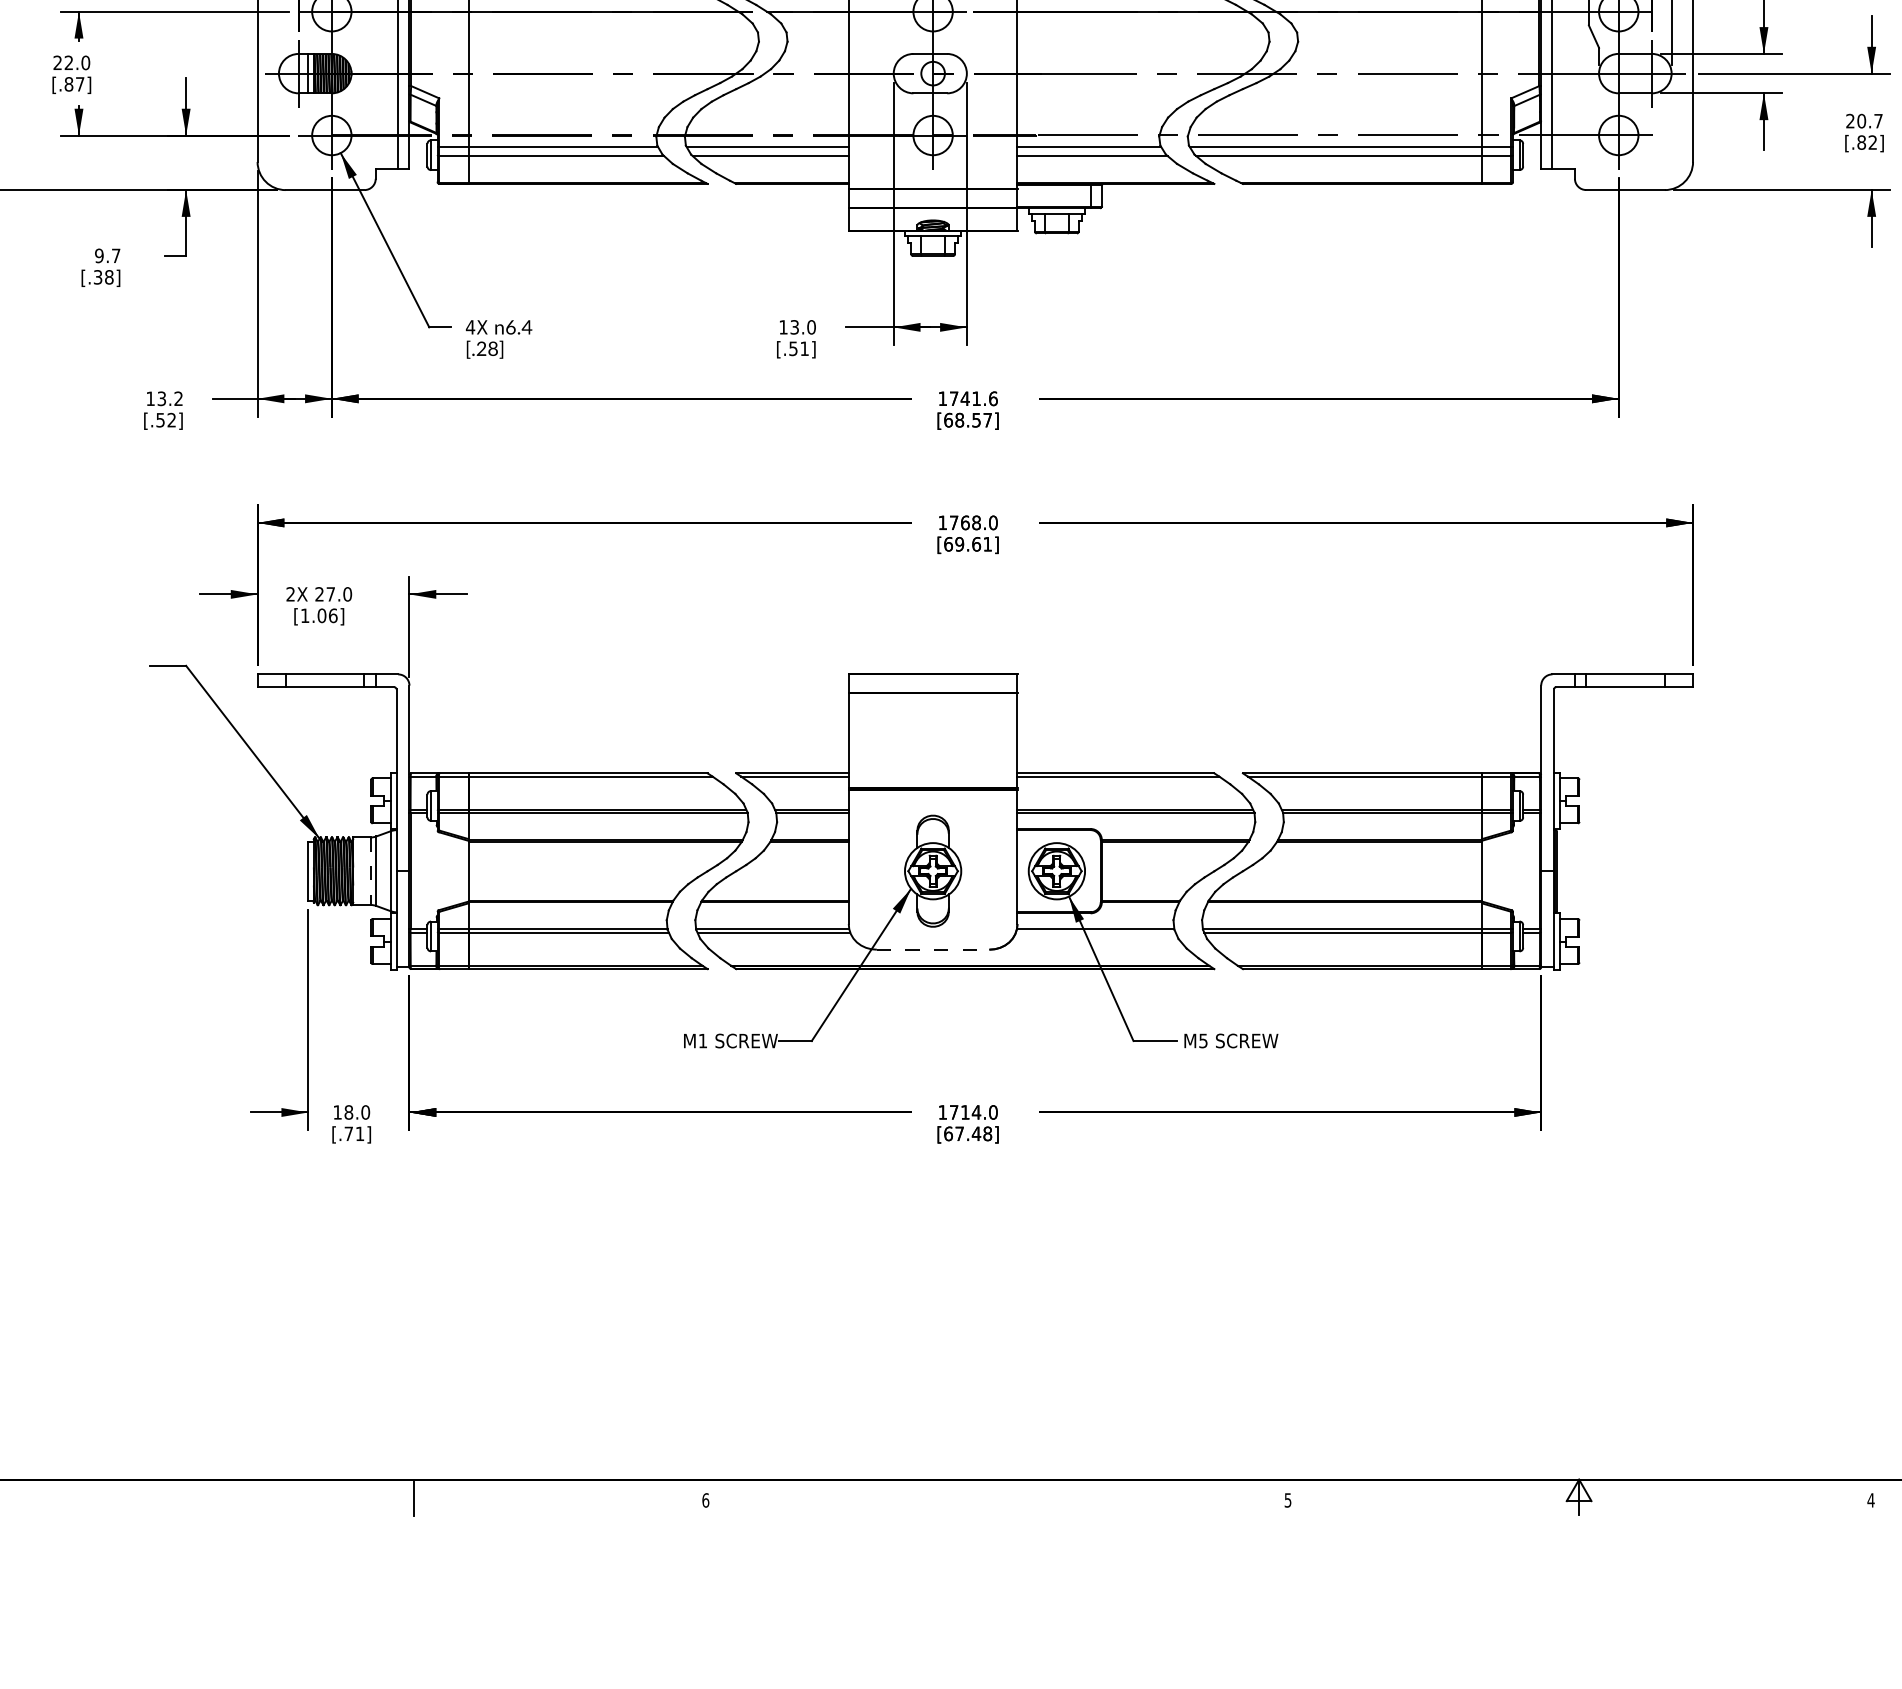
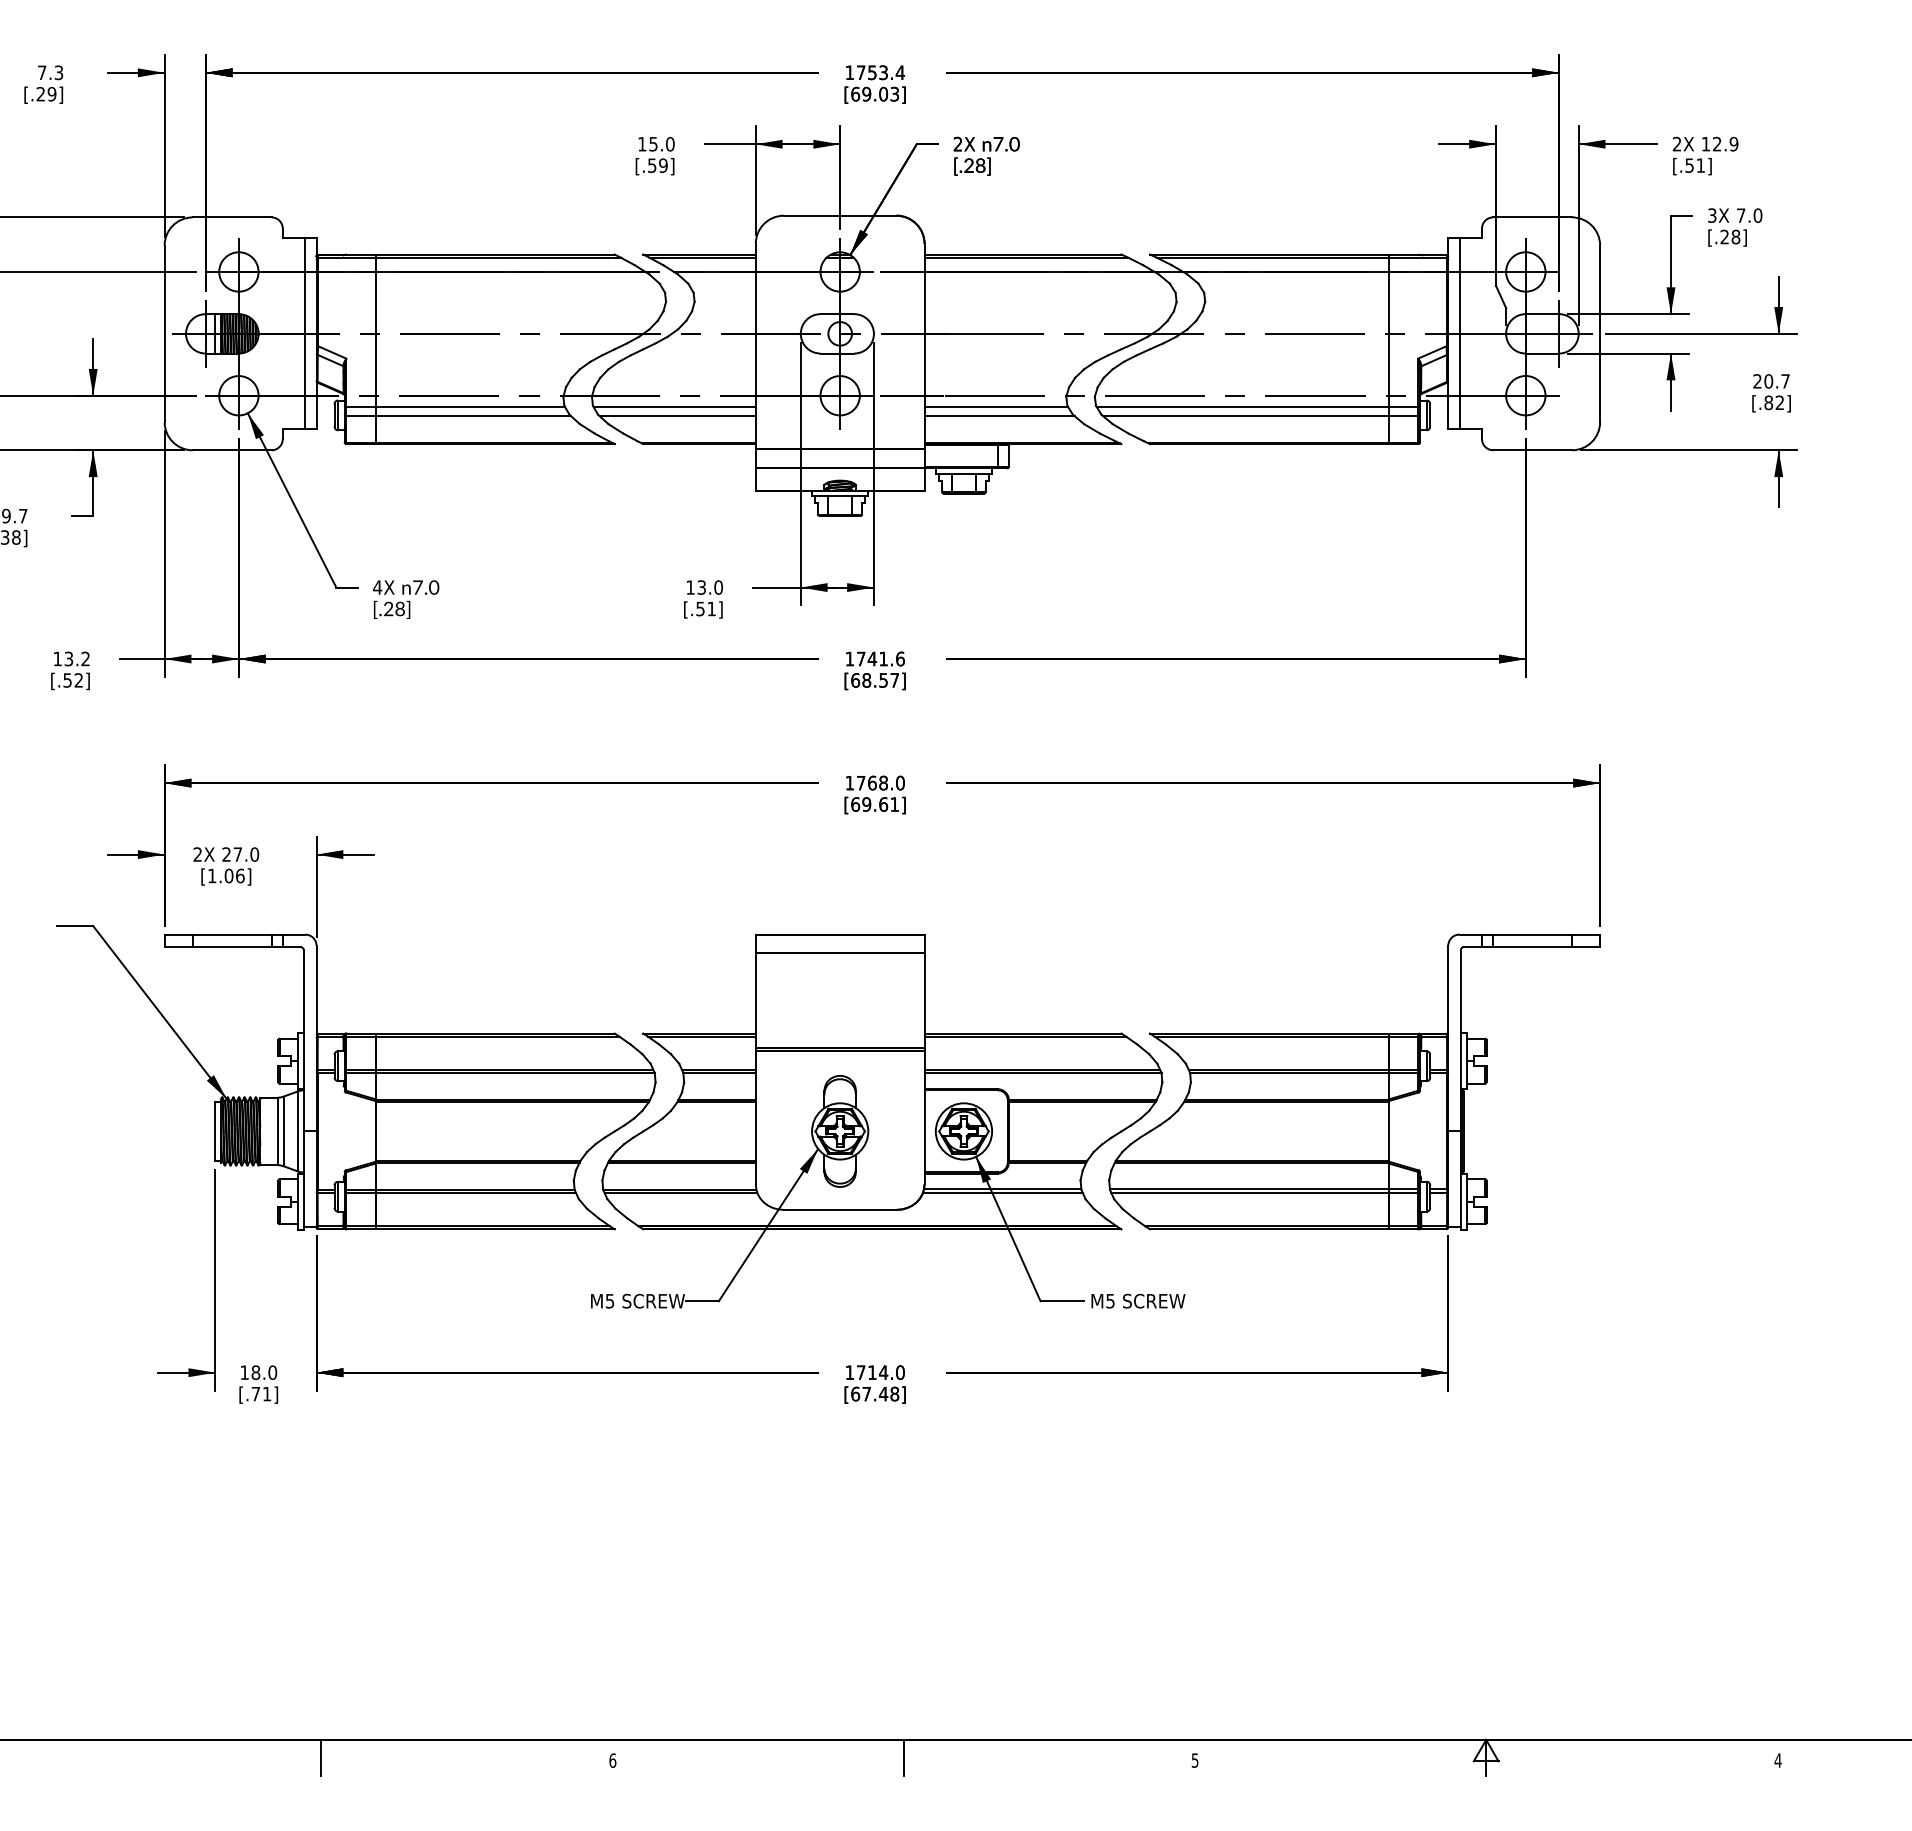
text: (519, 327) -> (426, 587), 6.4 -> 7.0
line: (370, 871) -> (277, 1131), dashed -> solid
line: (1095, 932) -> (1002, 1192), added
line: (933, 949) -> (840, 1209), dashed -> solid
text: (702, 1041) -> (609, 1301), M1 -> M5
line: (996, 1497) -> (903, 1757), added

